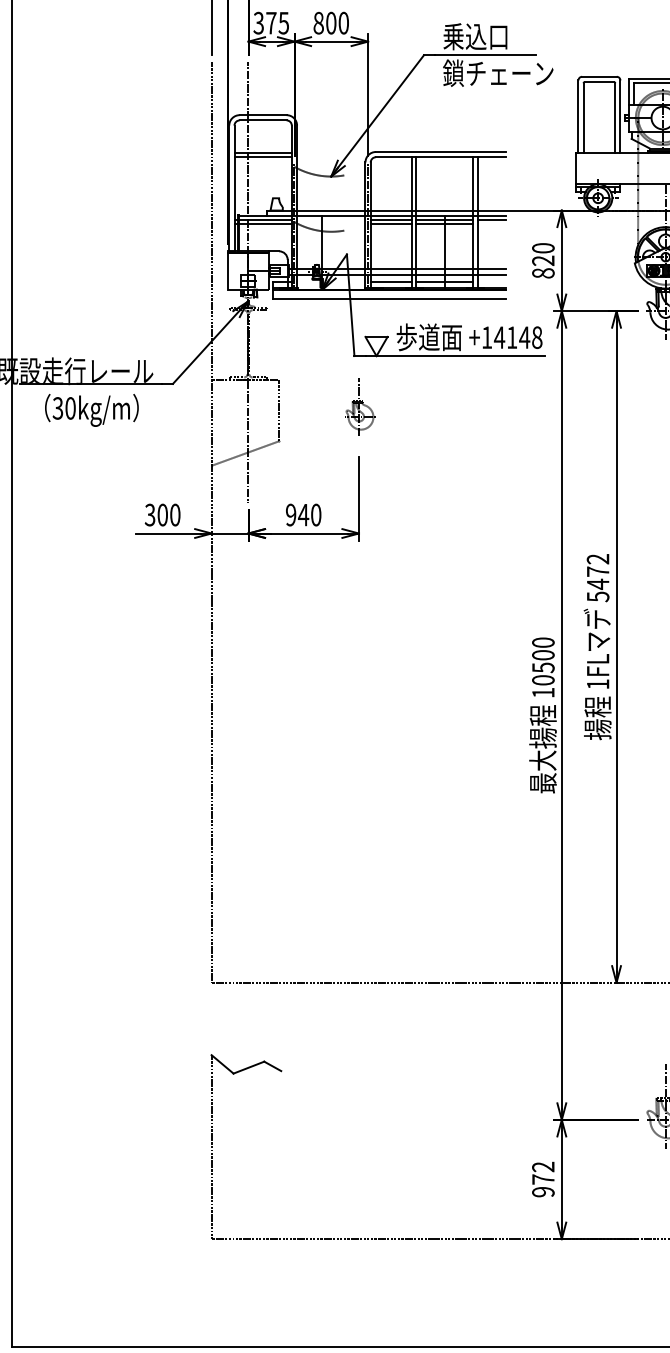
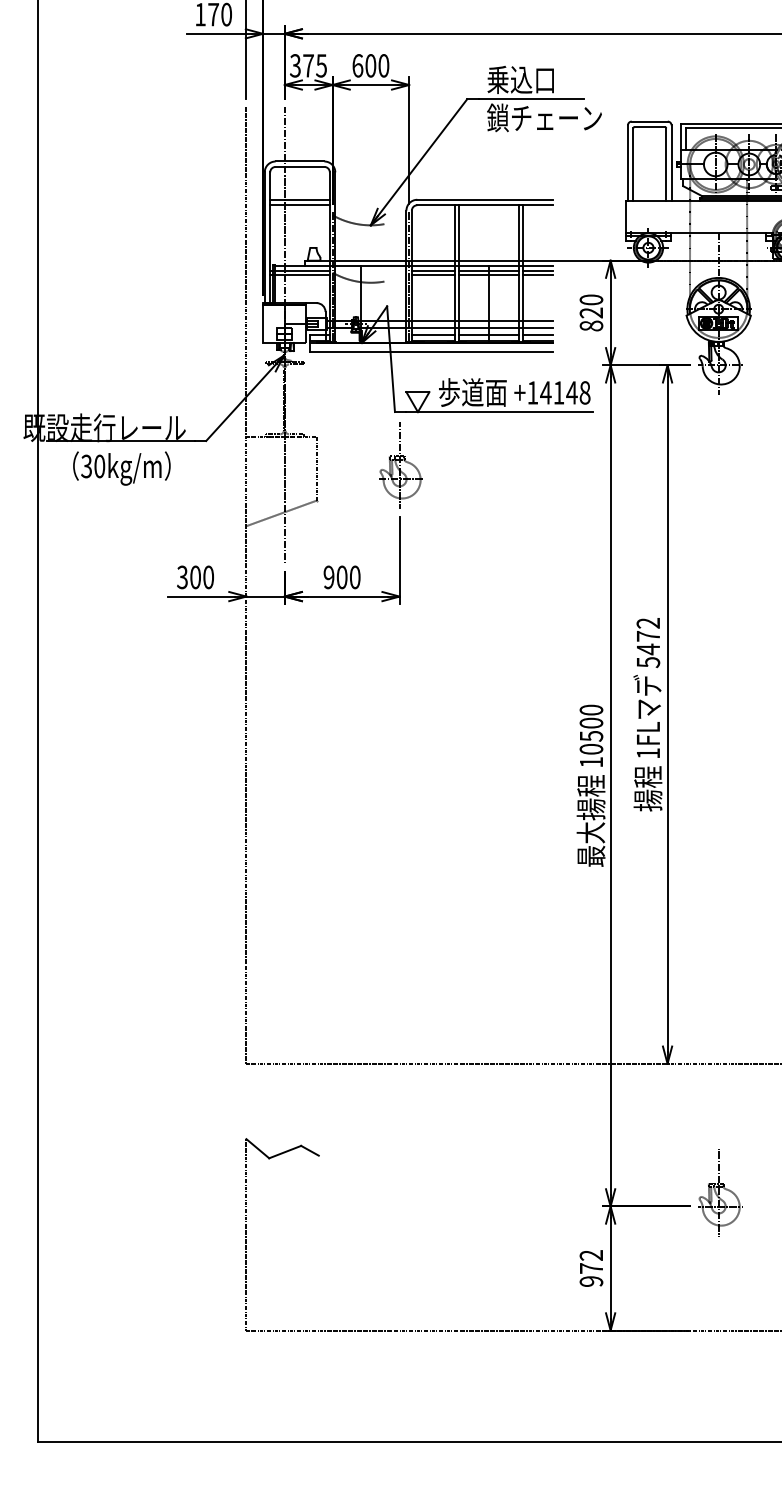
text: (318, 22) -> (357, 65), 800 -> 600
line: (491, 223) -> (537, 274), added
line: (491, 281) -> (537, 334), added
part: (359, 407) -> (400, 465), size x1.43
text: (303, 515) -> (341, 577), 940 -> 900

